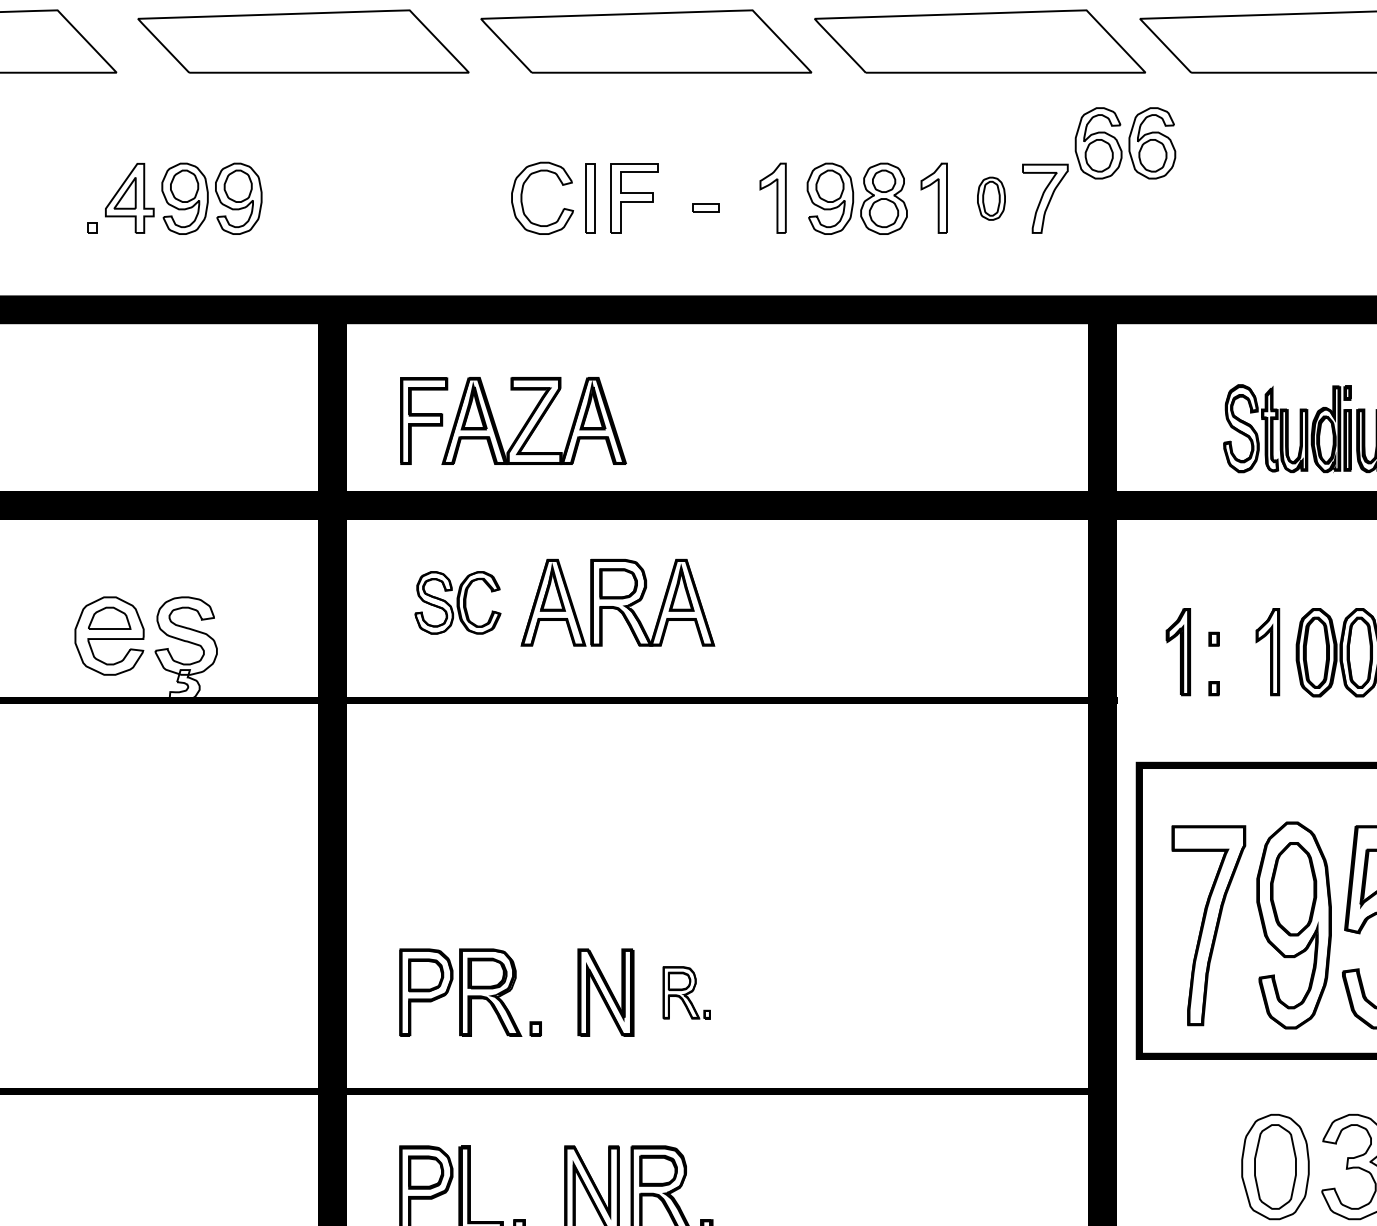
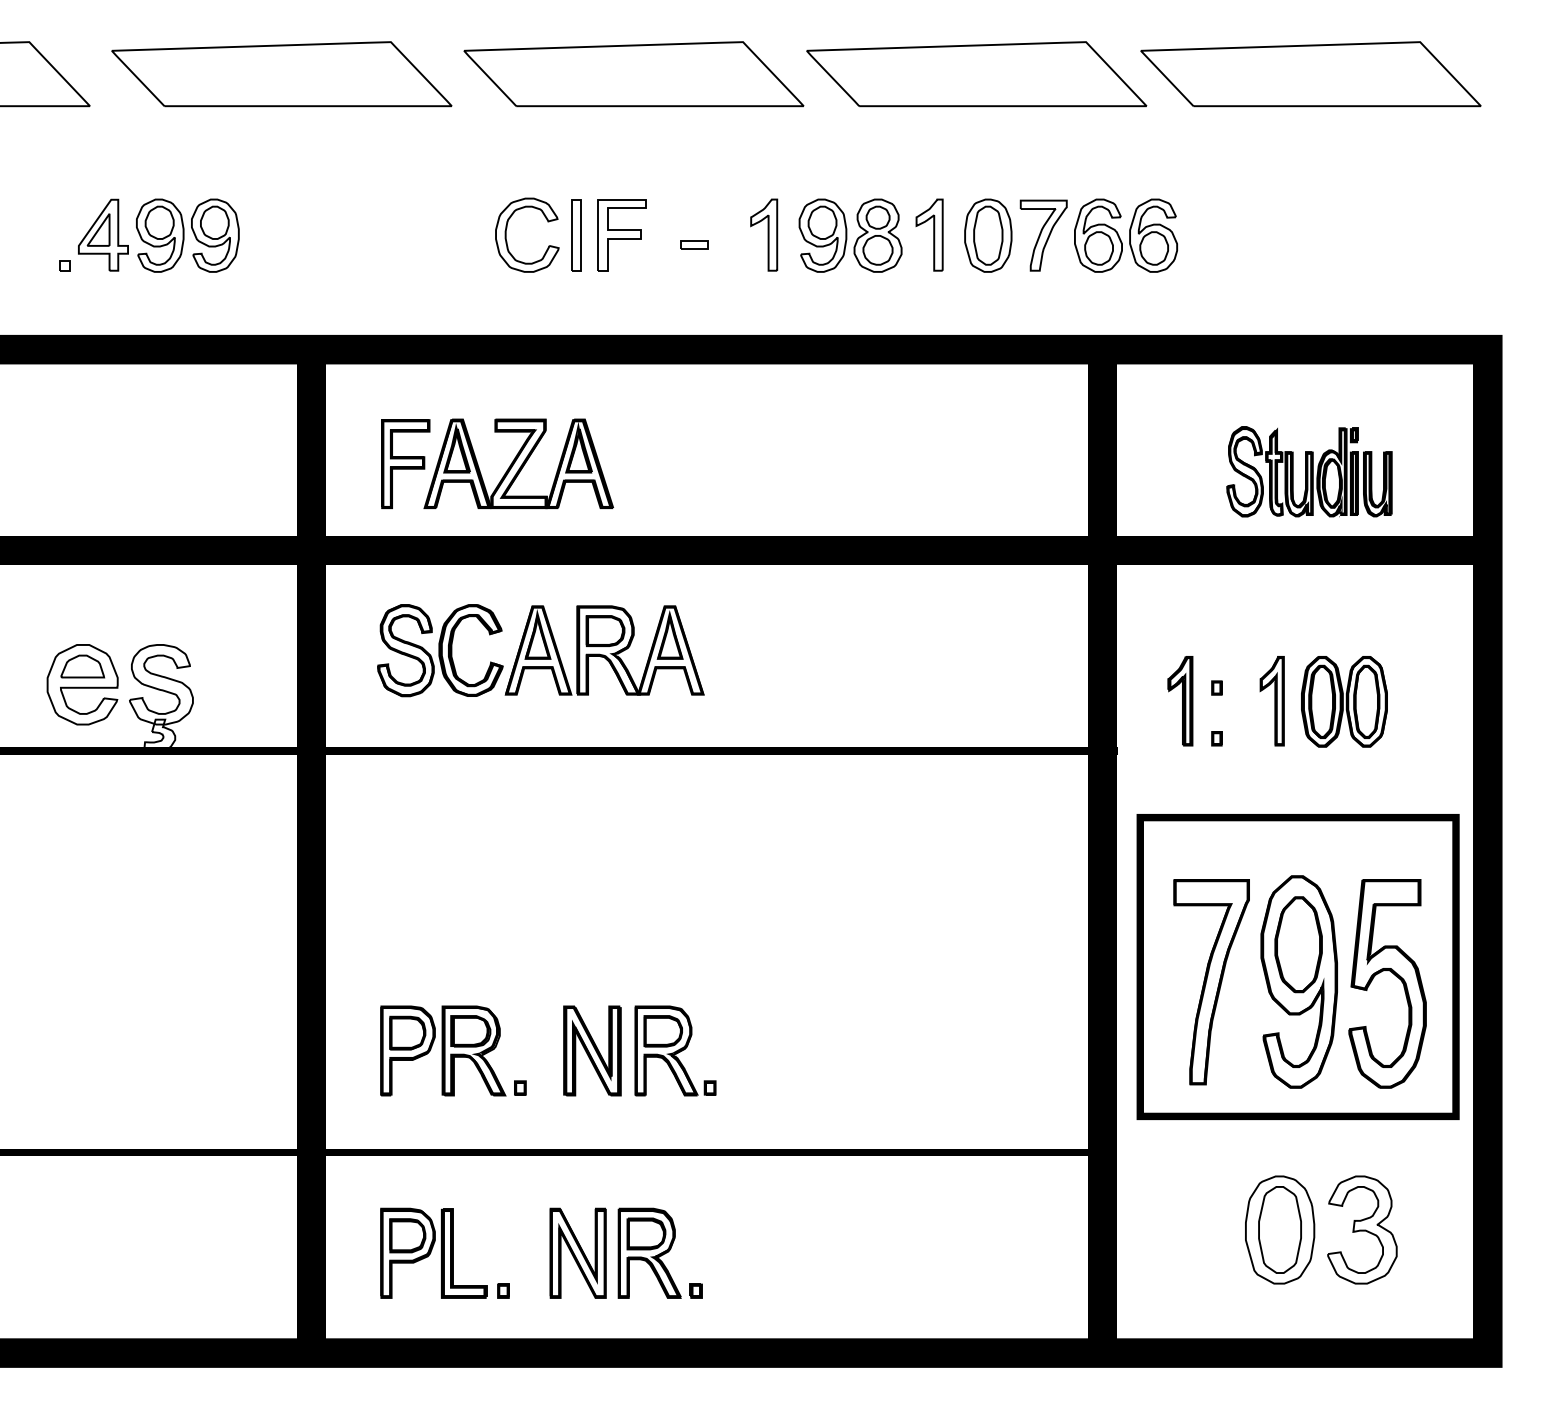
part: (1125, 143) -> (1126, 235), moved
part: (991, 198) -> (988, 235), size x1.67
part: (457, 602) -> (440, 650), size x1.43
part: (686, 992) -> (675, 1050), size x1.67

